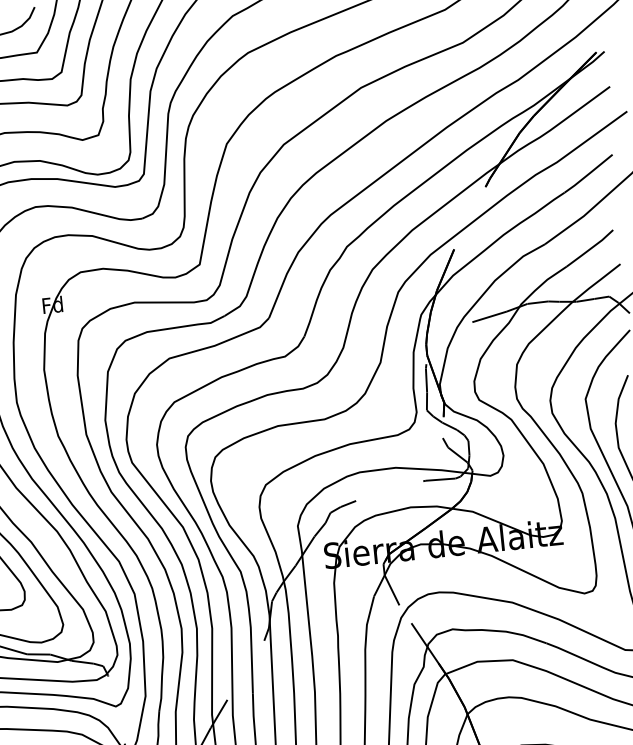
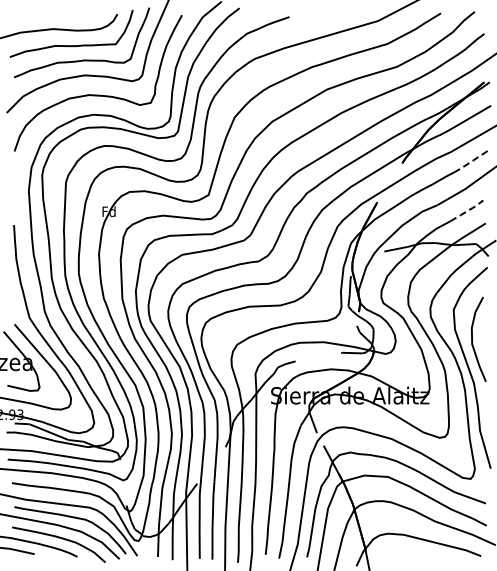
line: (587, 175) -> (470, 162), solid -> dashed
line: (589, 249) -> (466, 211), solid -> dashed

